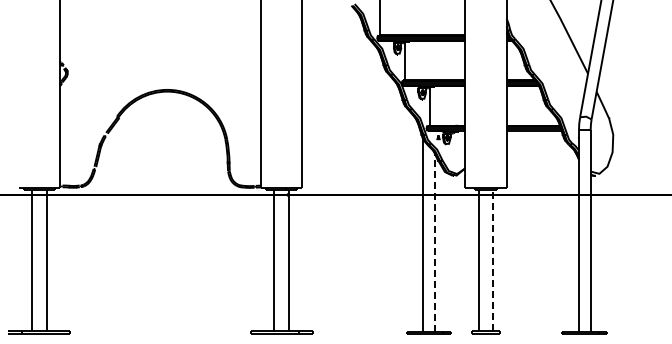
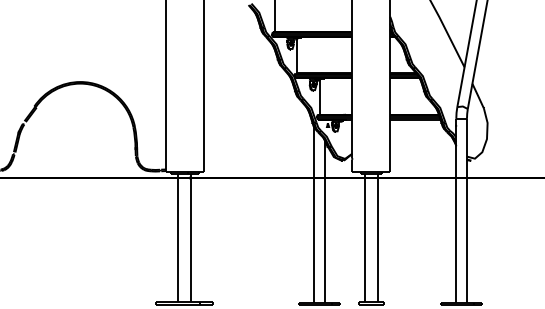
line: (434, 242) -> (324, 221), dashed -> solid
line: (493, 260) -> (378, 237), dashed -> solid

